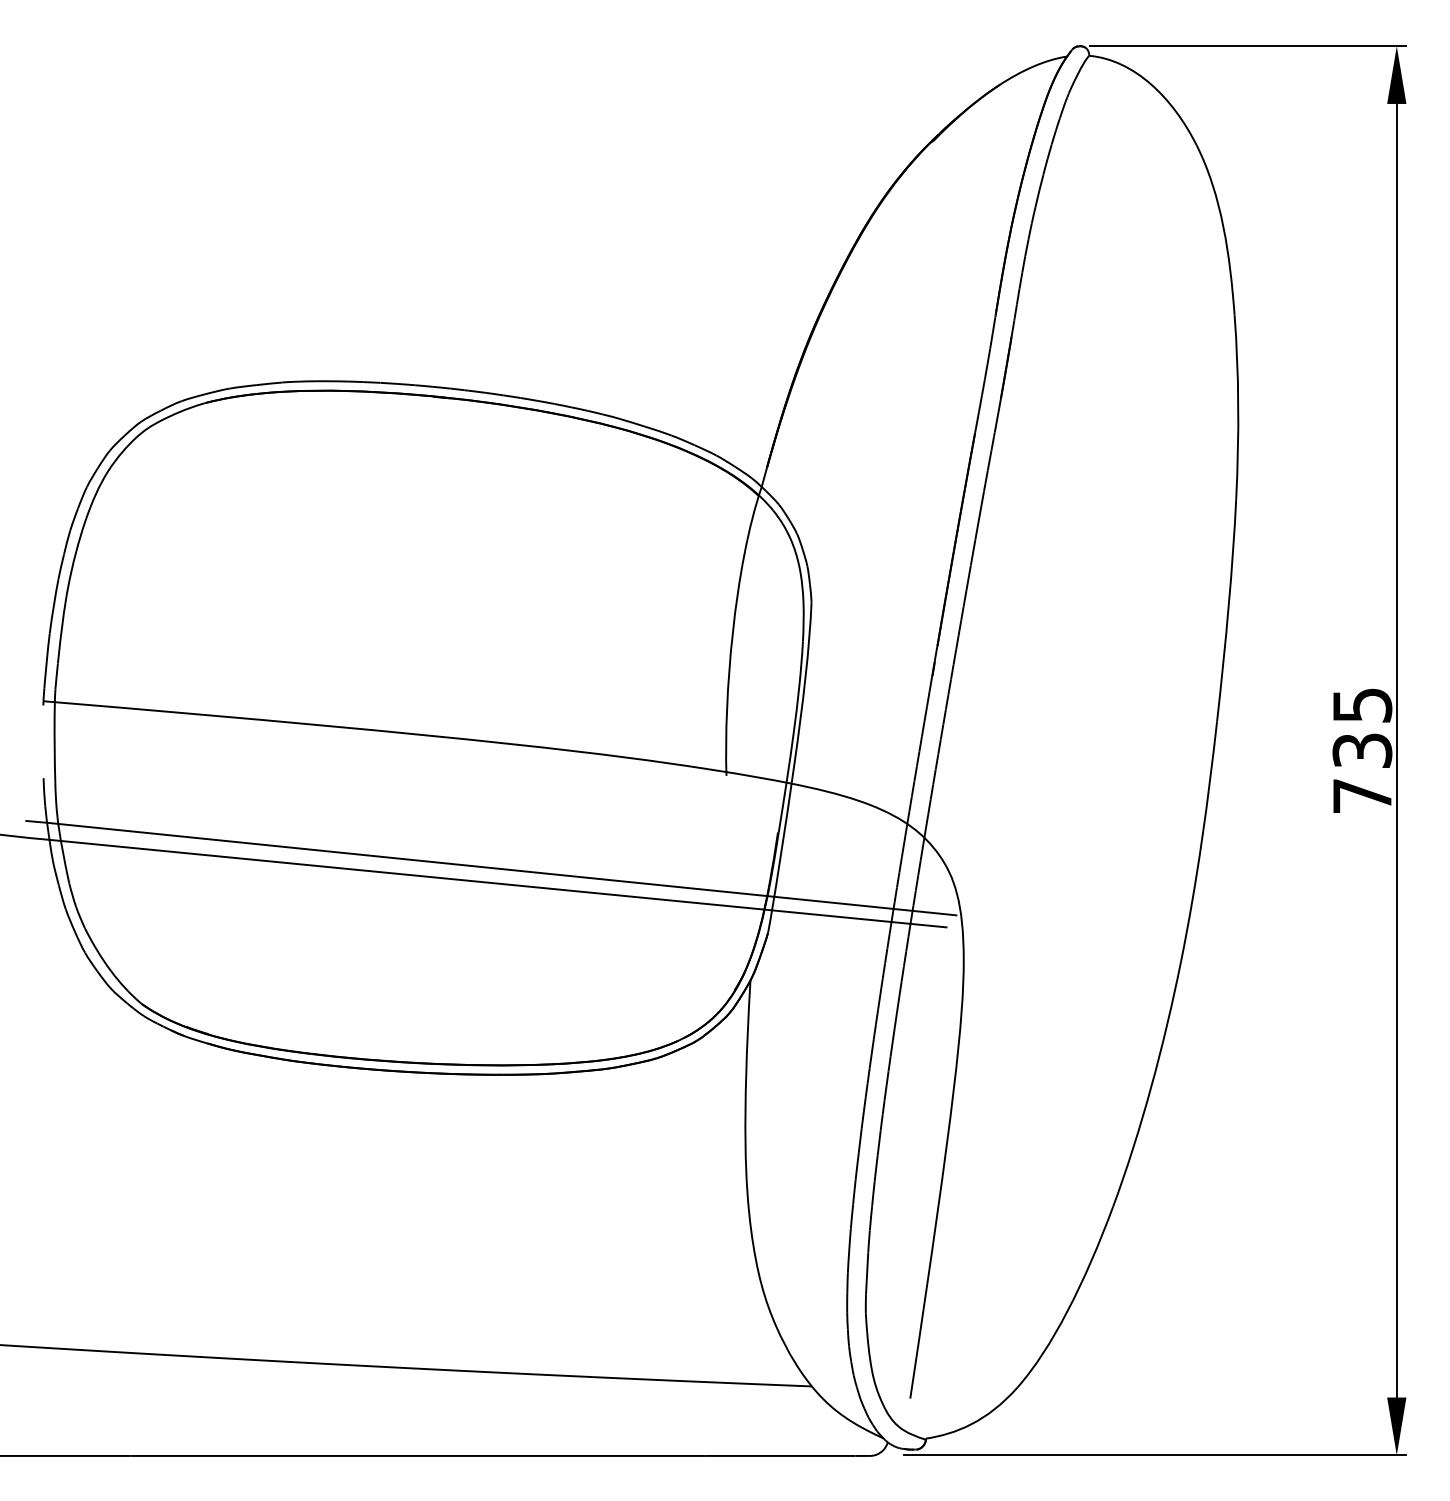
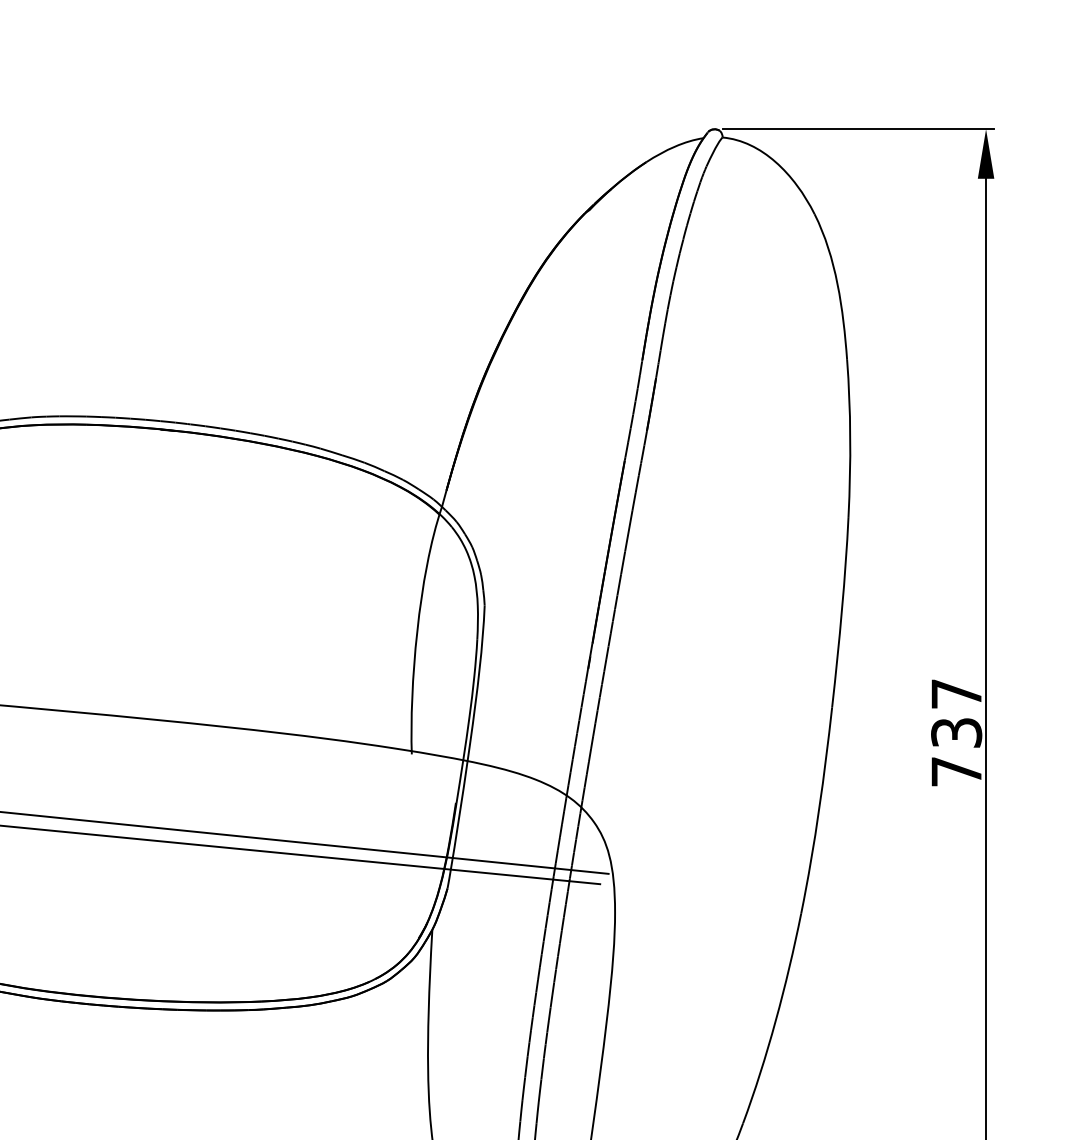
text: (1362, 705) -> (956, 694), 735 -> 737

